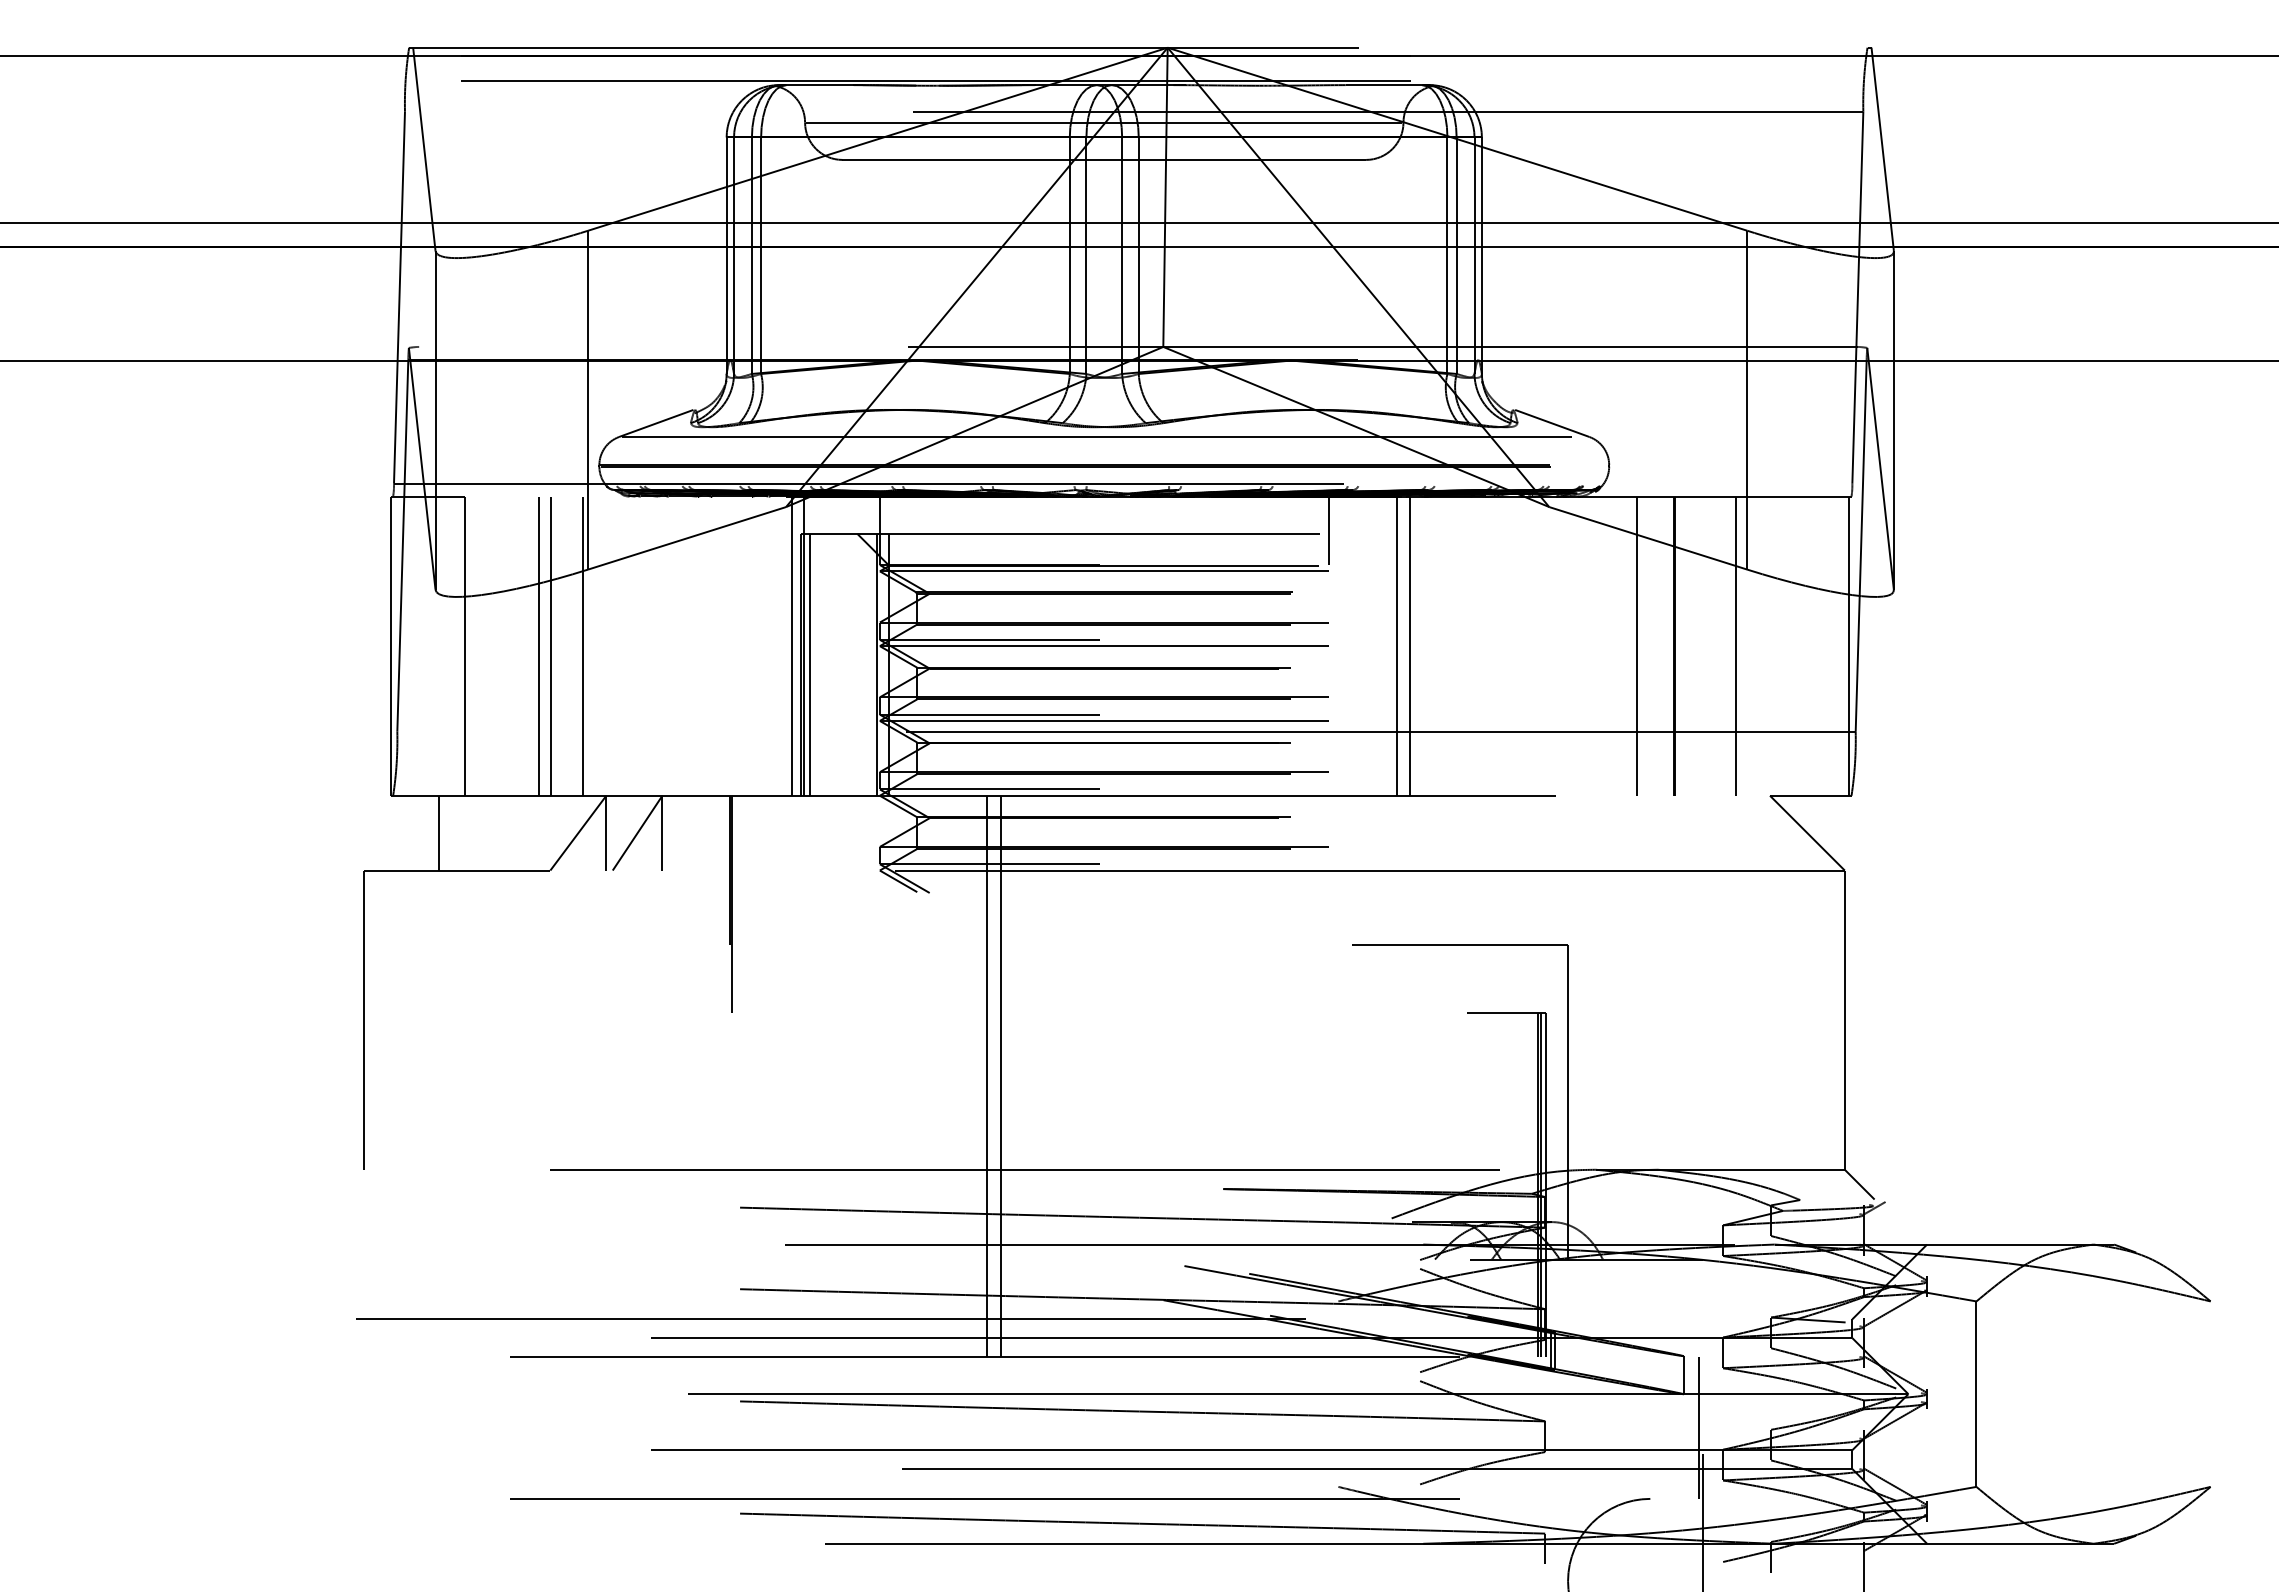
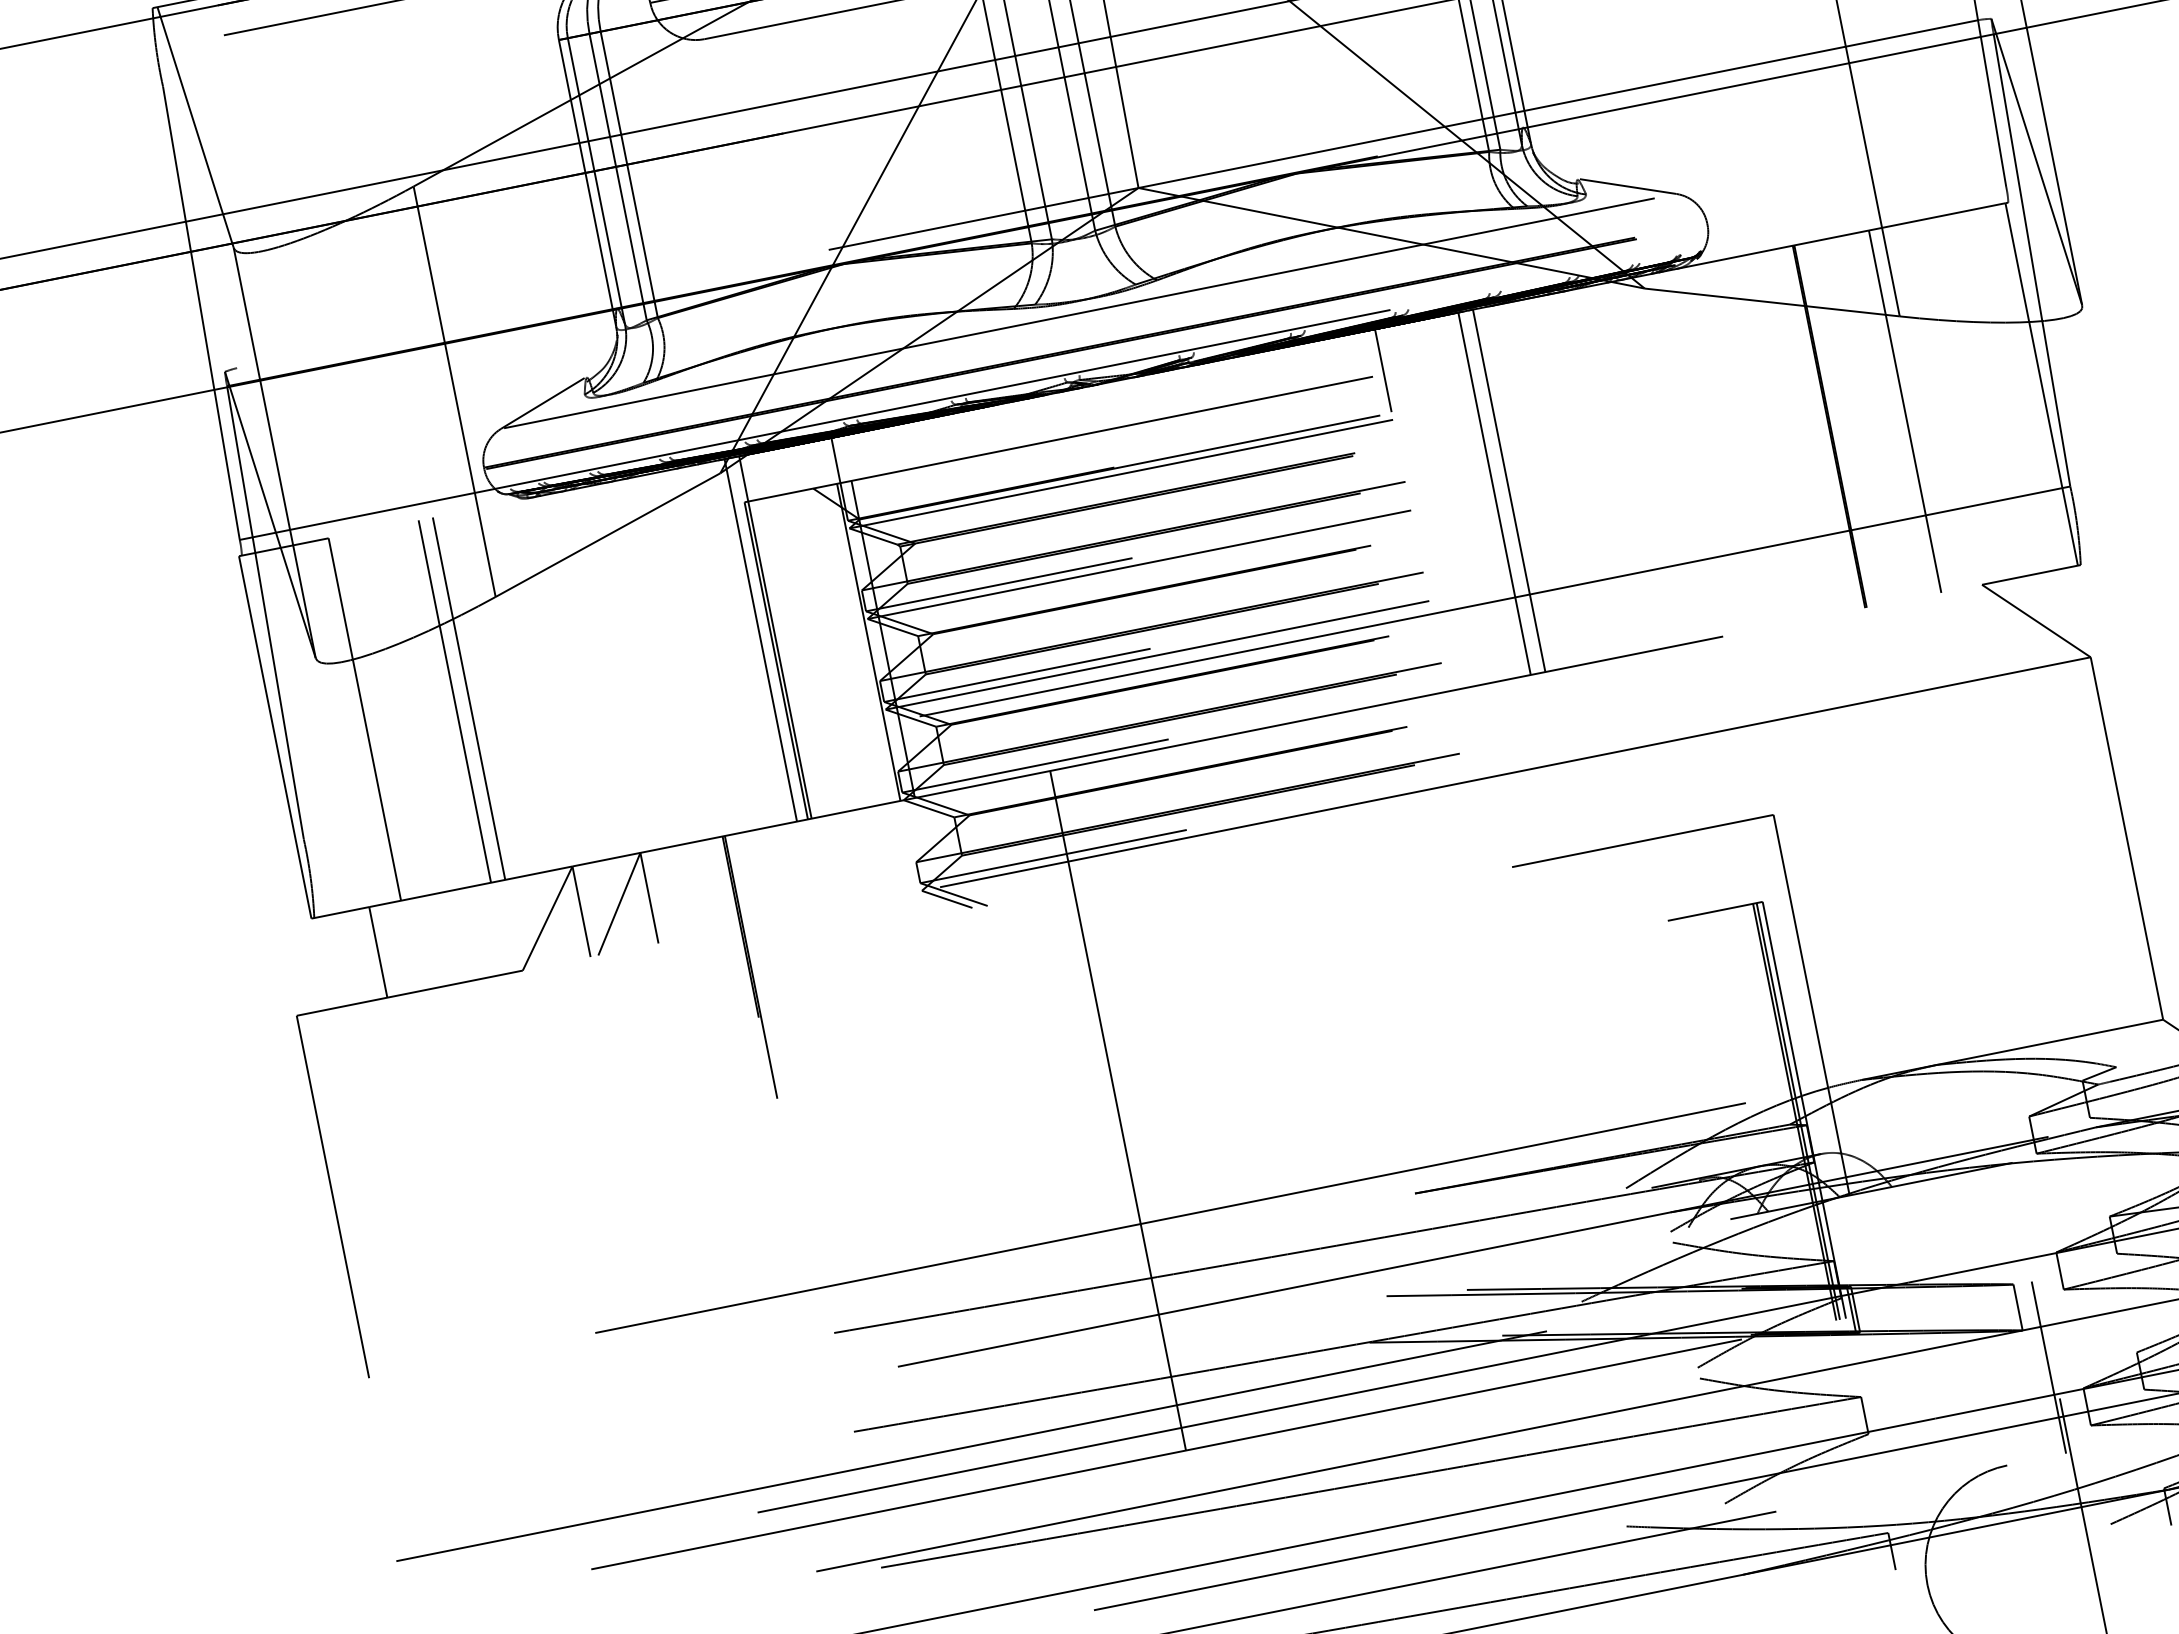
line: (582, 645) -> (507, 690), removed
line: (1636, 645) -> (1783, 435), removed
line: (809, 664) -> (786, 658), removed
line: (986, 1075) -> (1100, 1113), removed

